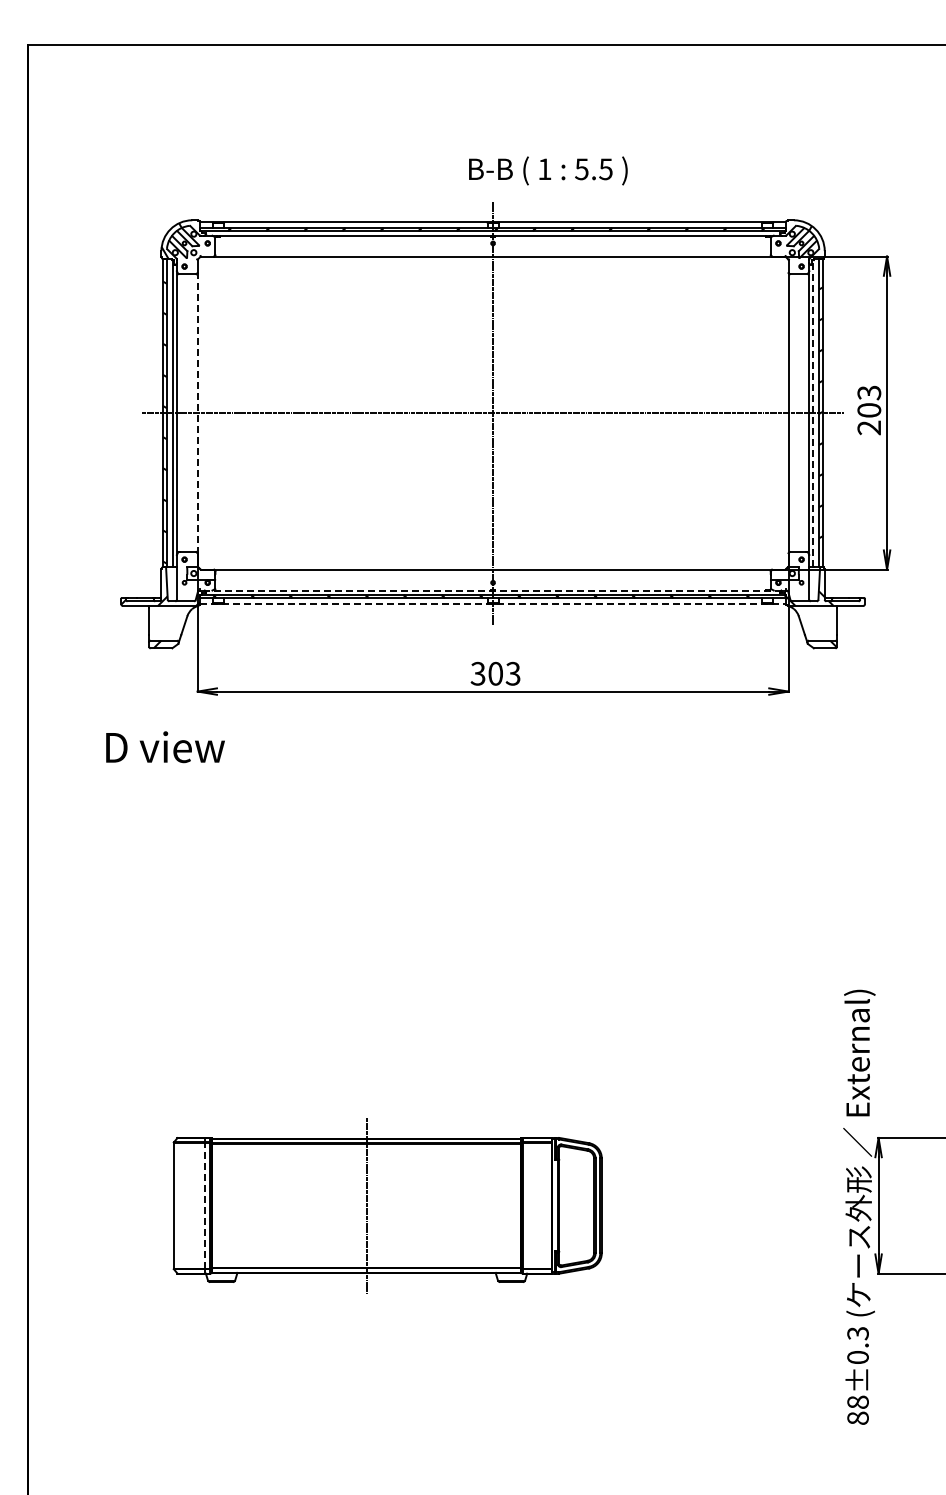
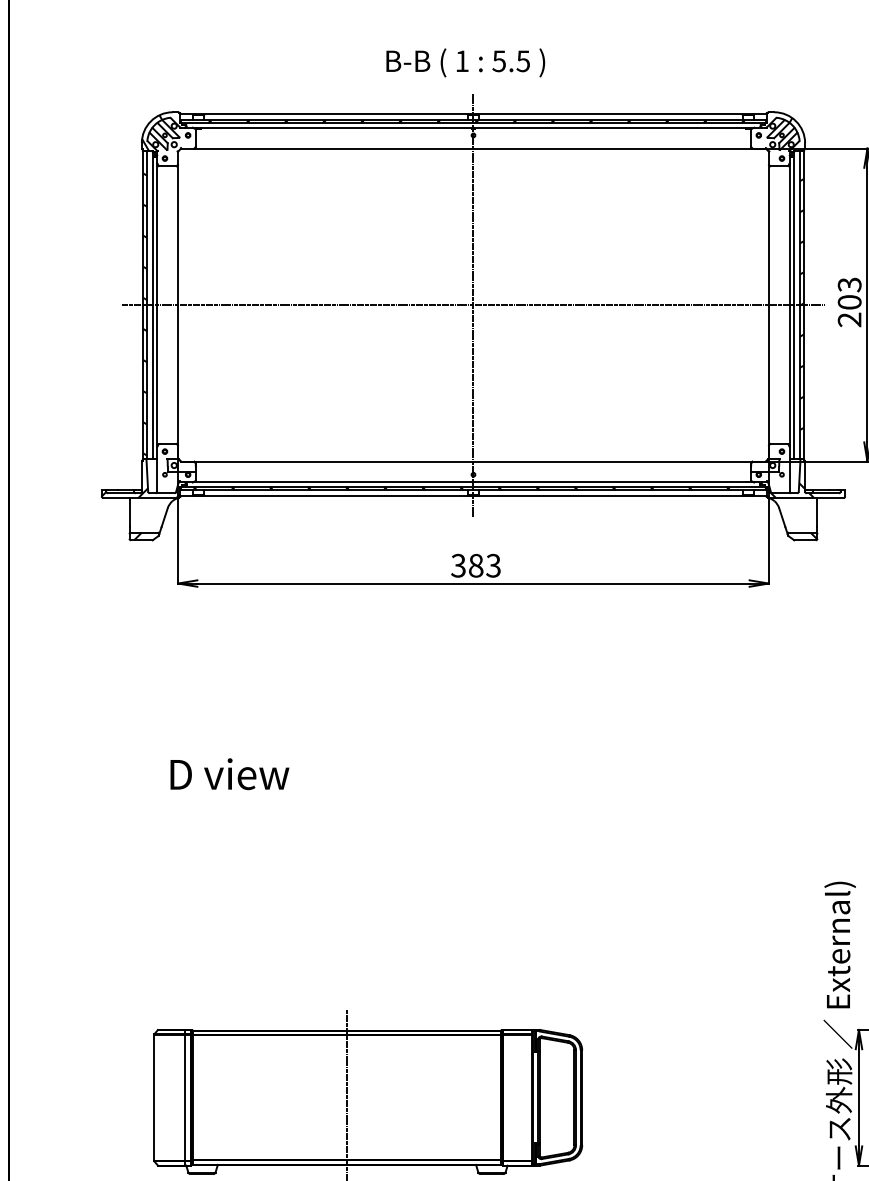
text: (548, 170) -> (465, 62), moved
line: (197, 412) -> (177, 304), dashed -> solid
line: (813, 413) -> (793, 305), dashed -> solid
line: (493, 590) -> (473, 482), dashed -> solid
line: (493, 604) -> (473, 496), dashed -> solid
text: (495, 673) -> (475, 565), 303 -> 383
text: (165, 747) -> (229, 774), moved
line: (204, 1205) -> (184, 1097), dashed -> solid

